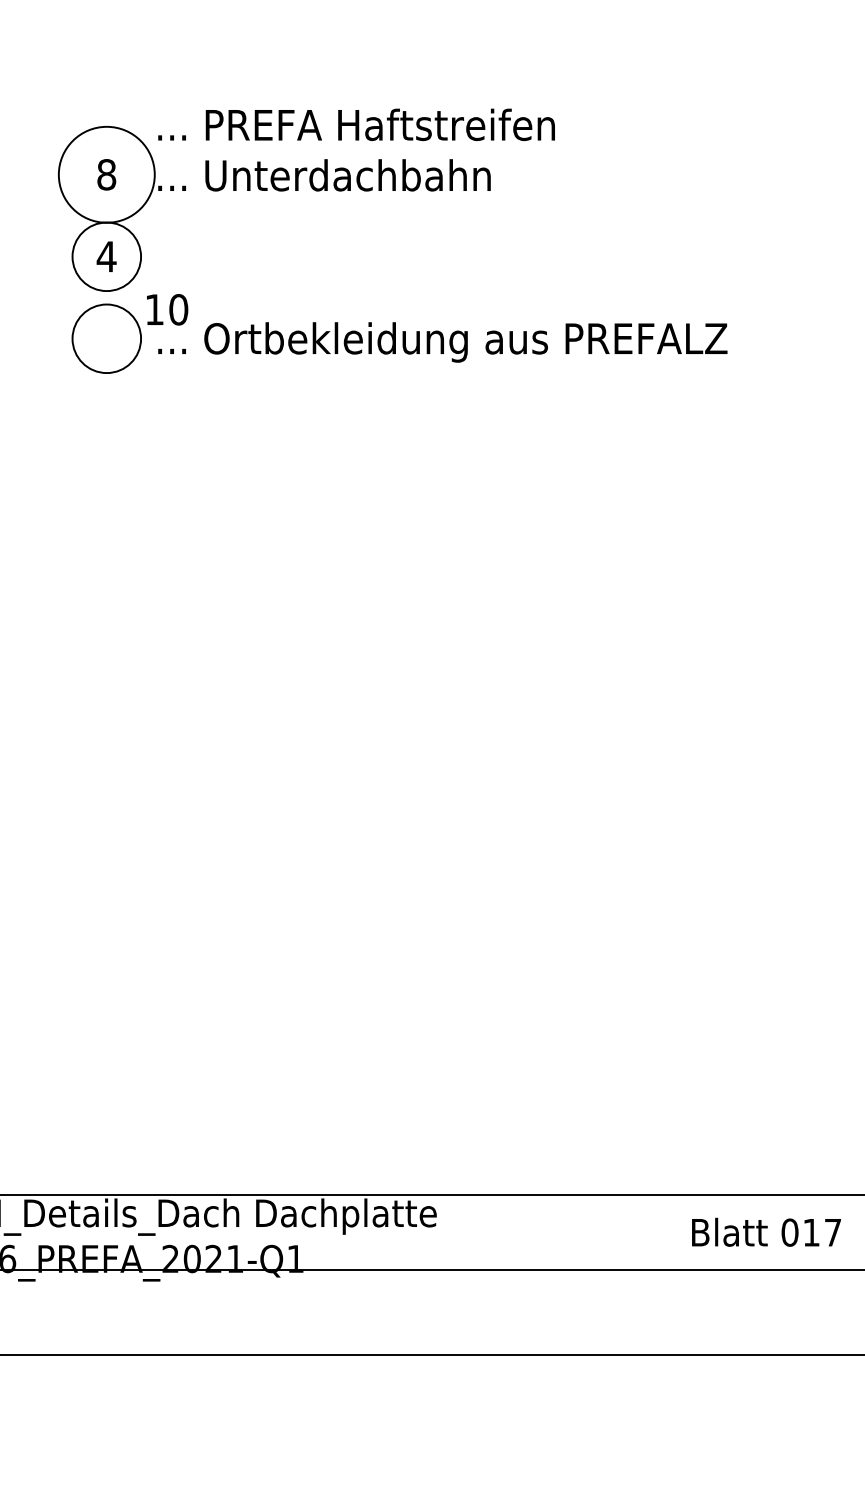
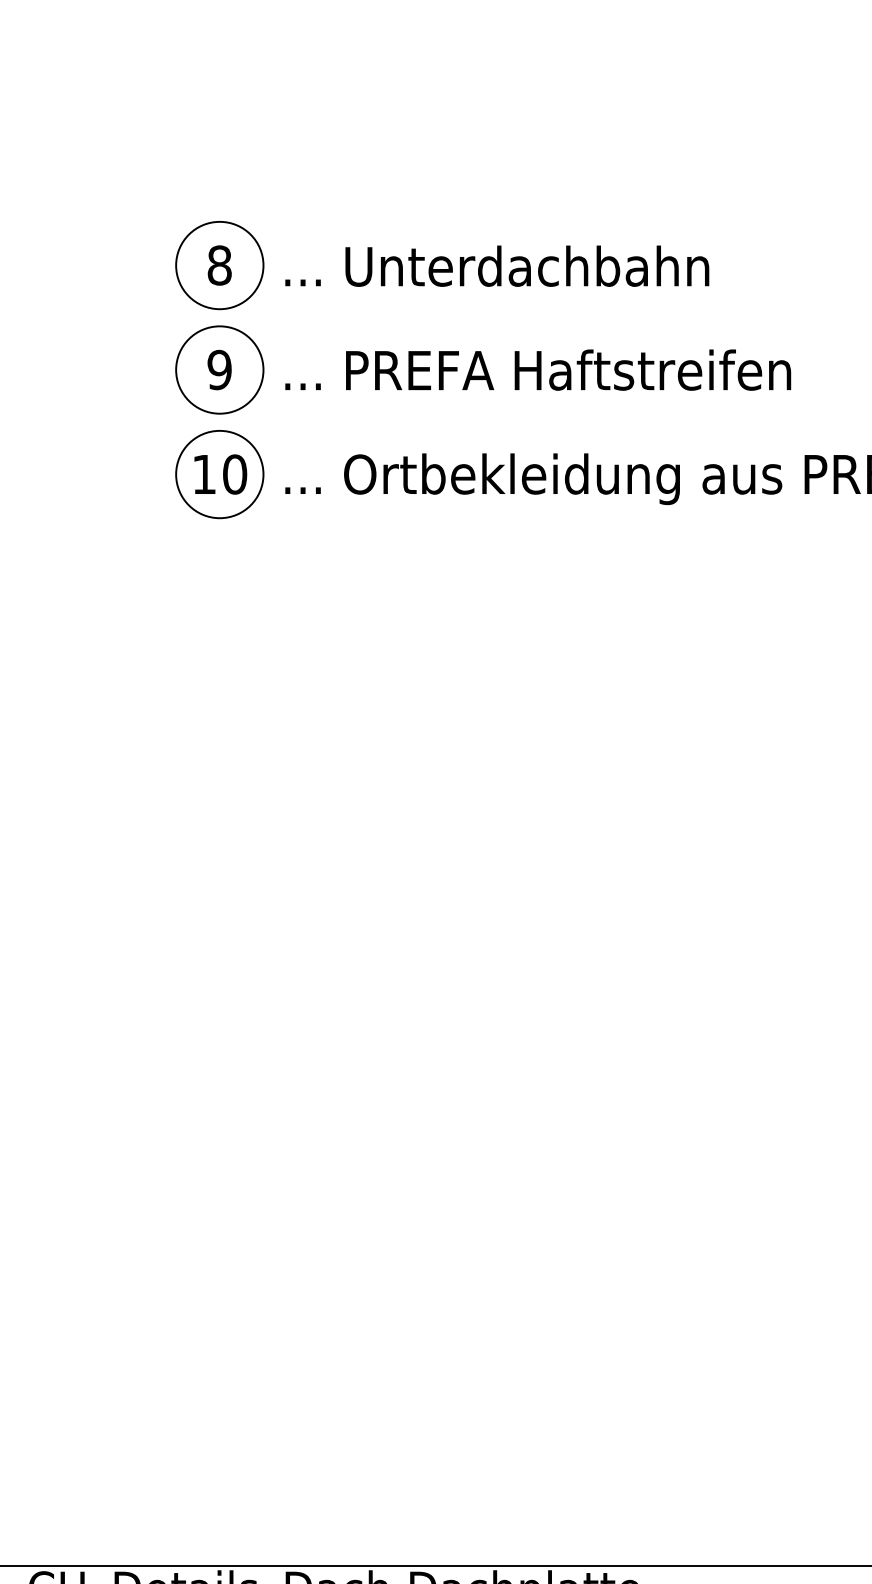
text: (356, 124) -> (538, 369), moved
circle: (106, 174) -> (219, 265), size x0.71
text: (106, 256) -> (219, 369), 4 -> 9
text: (167, 309) -> (220, 474), moved

